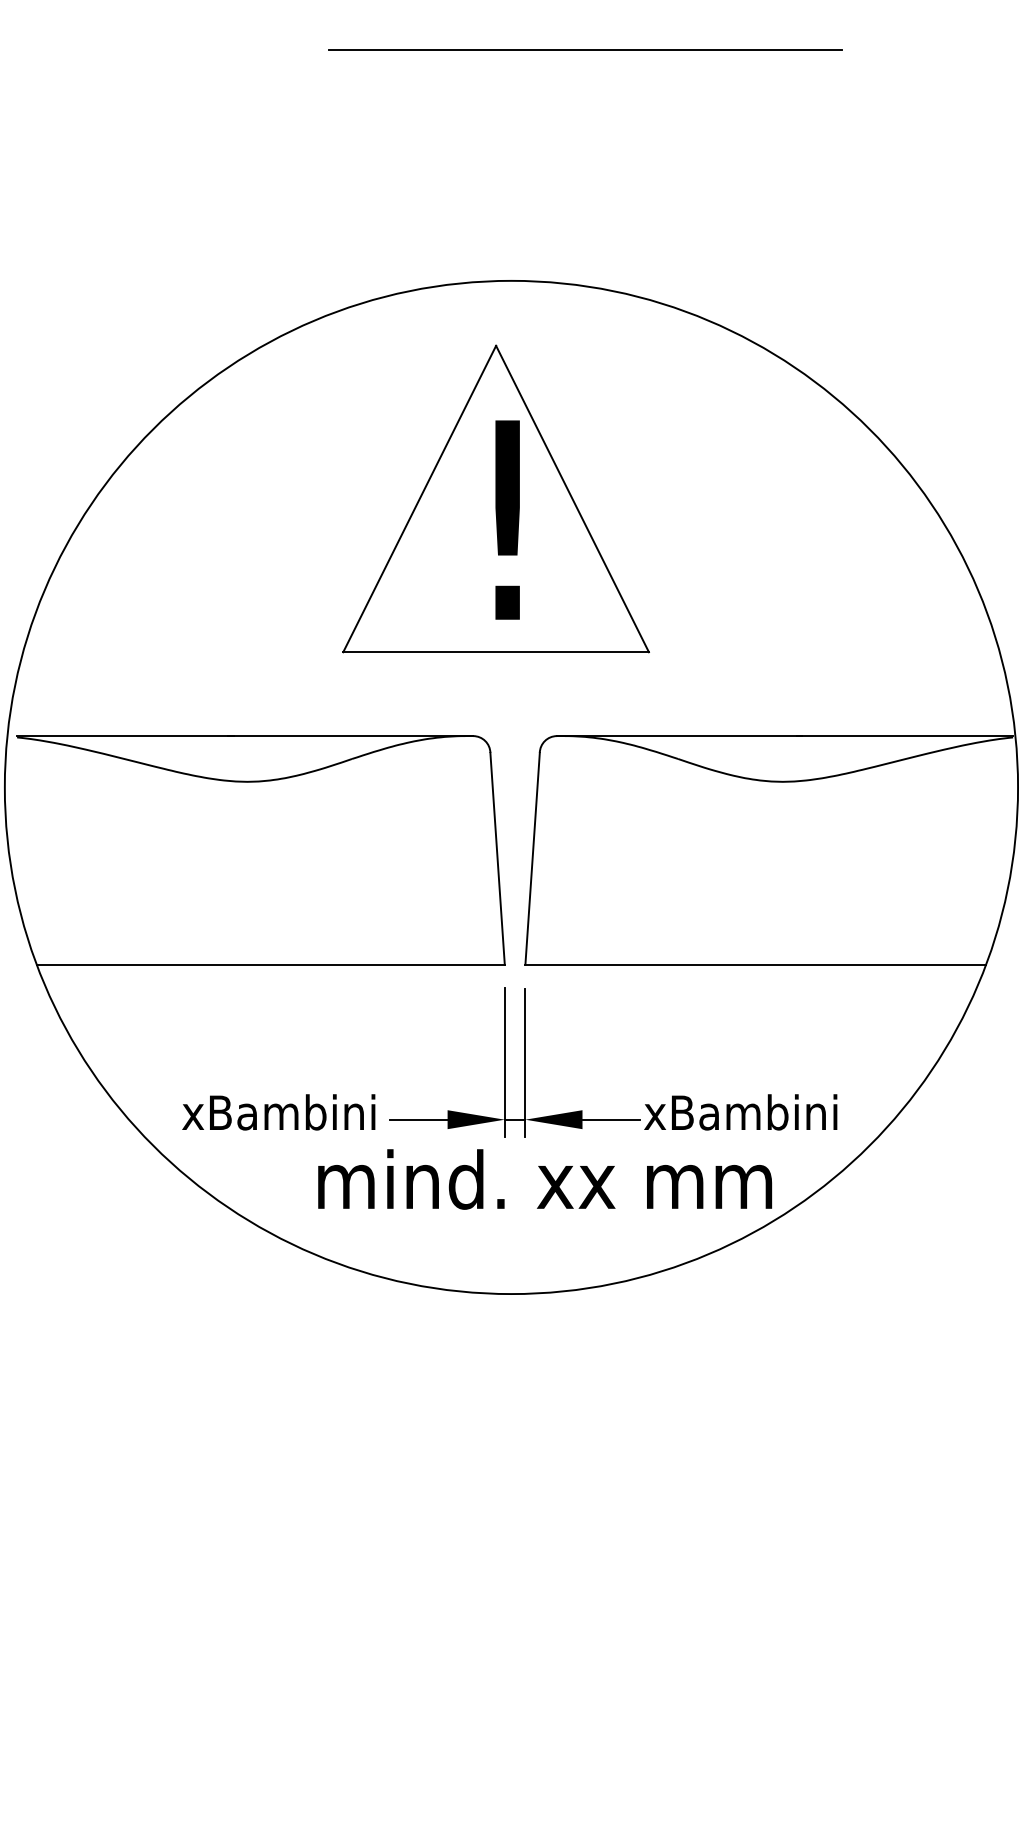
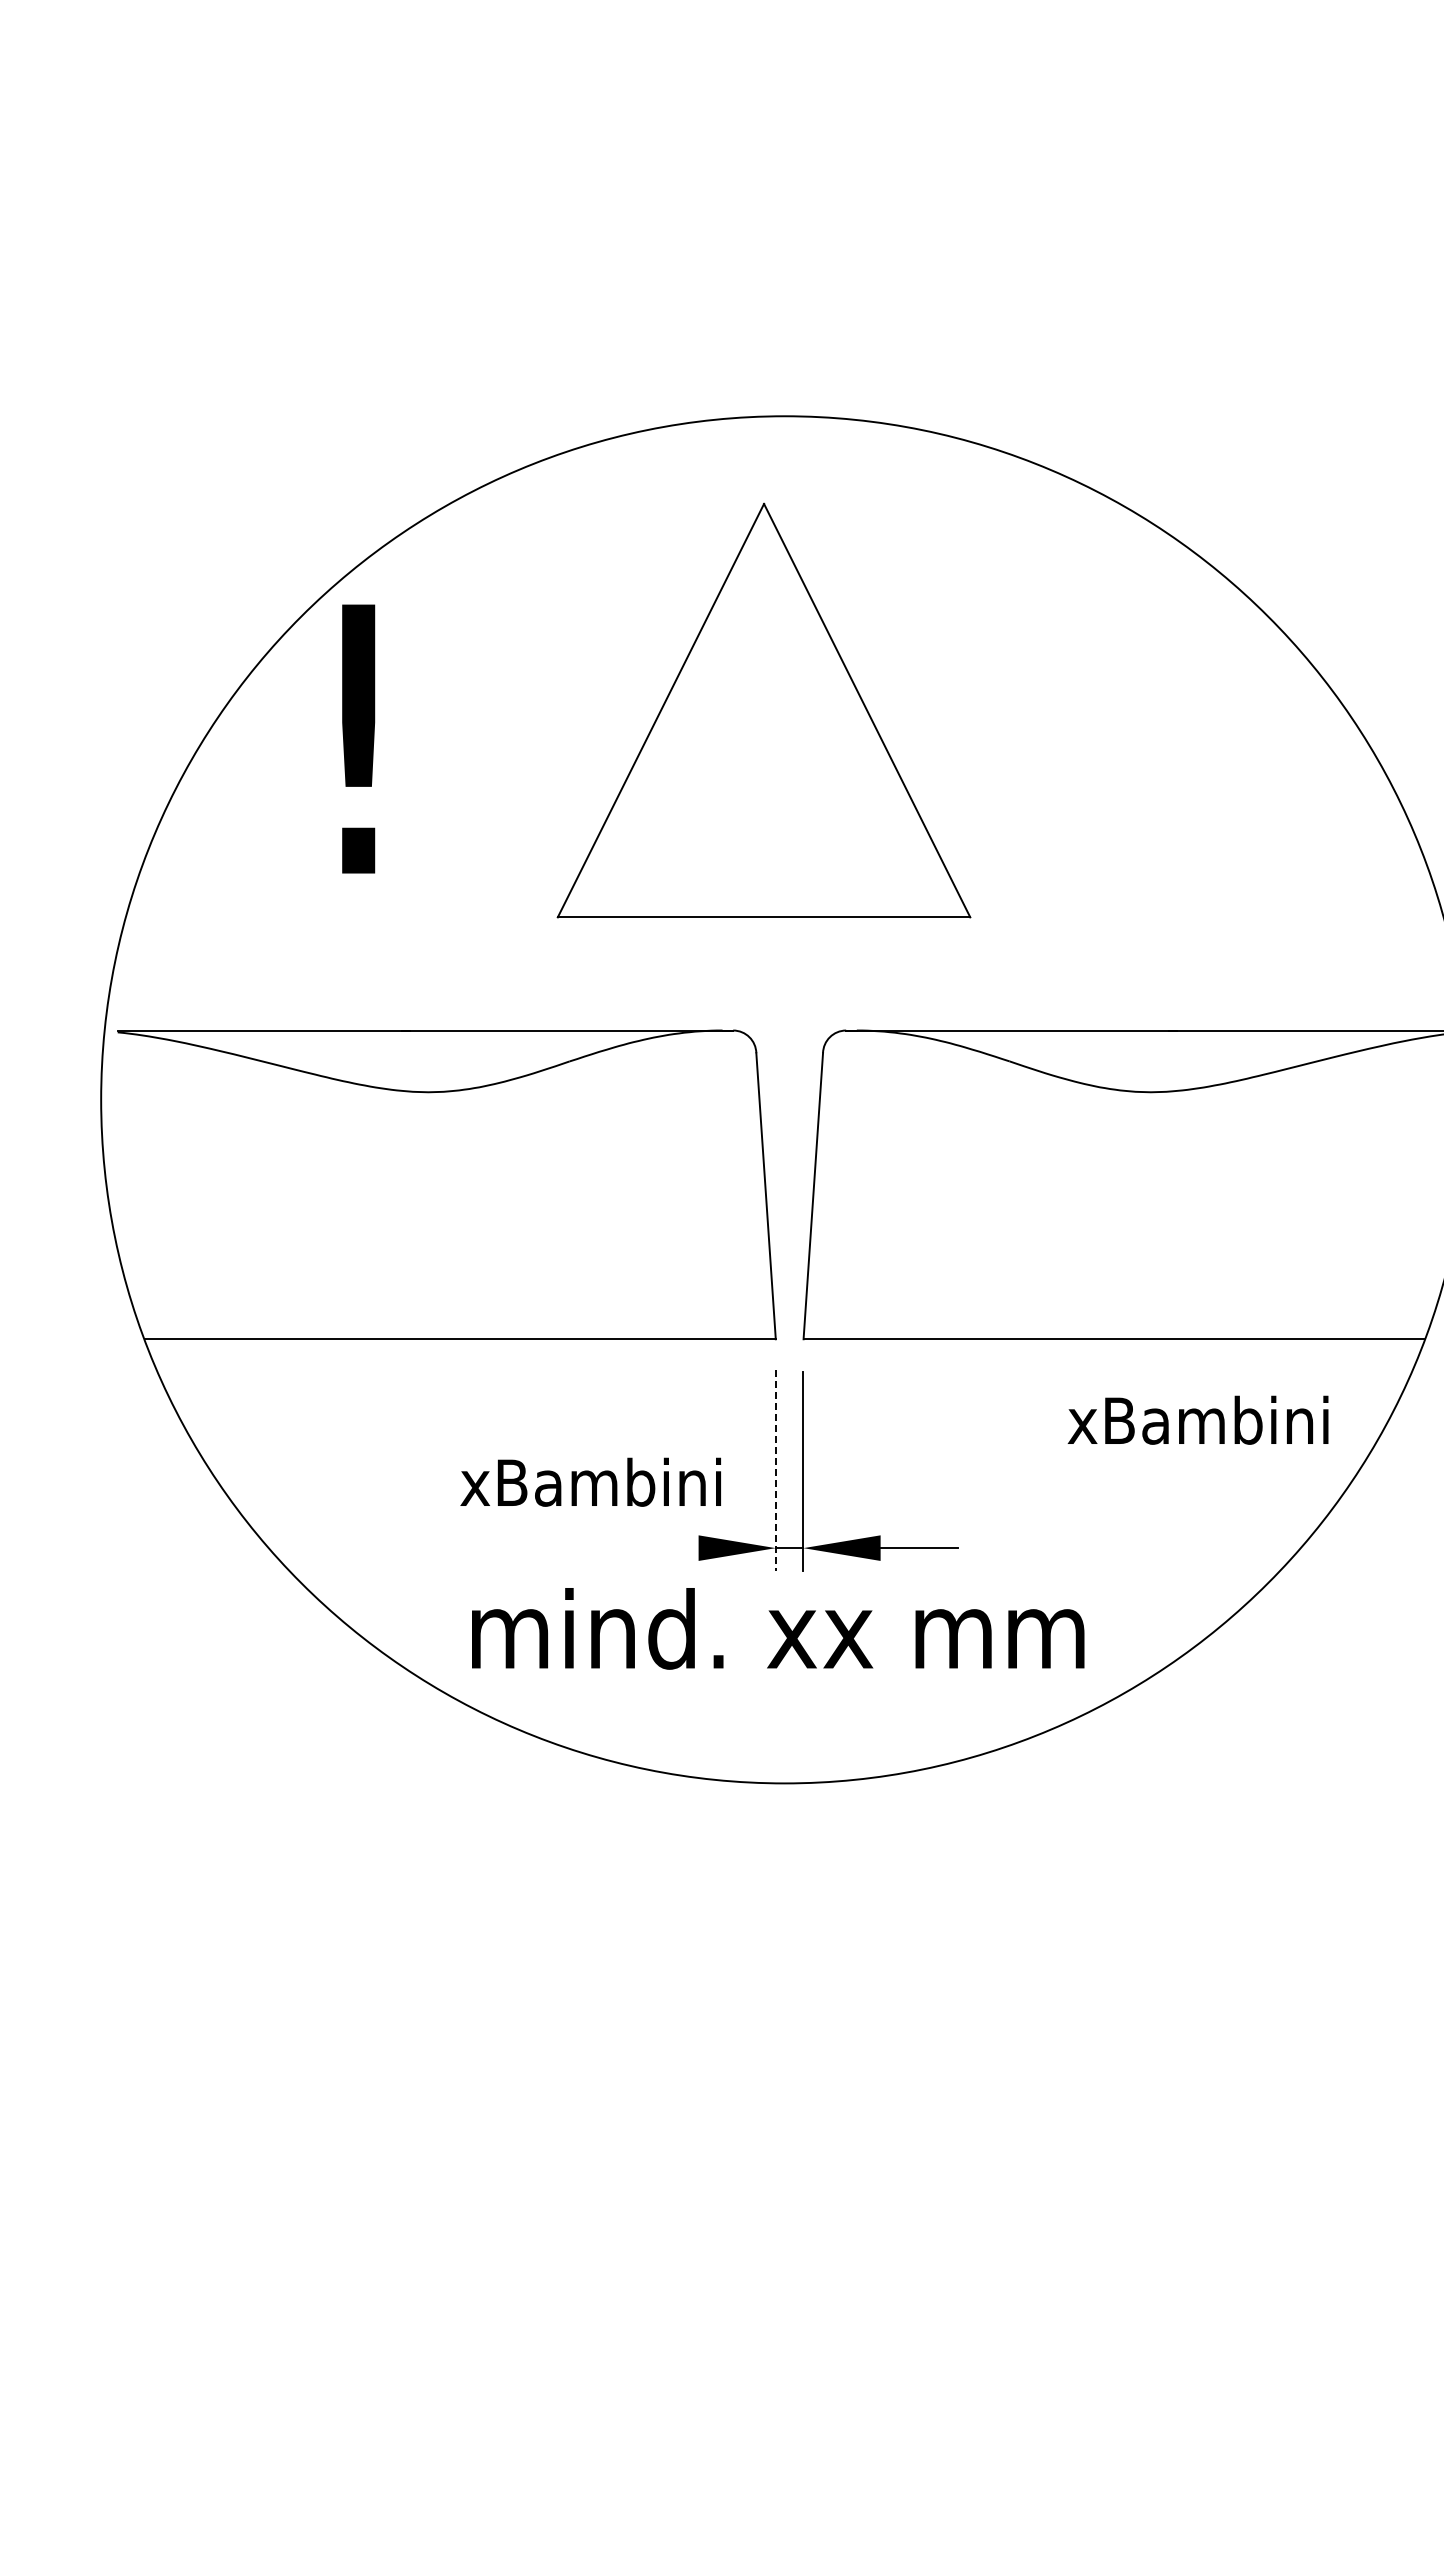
line: (585, 49) -> (884, 104), removed
text: (507, 519) -> (358, 738), moved
line: (504, 1062) -> (775, 1470), solid -> dashed
text: (278, 1111) -> (590, 1481), moved
text: (740, 1111) -> (1197, 1419), moved
line: (418, 1119) -> (659, 1548), removed
text: (545, 1179) -> (778, 1628), moved

